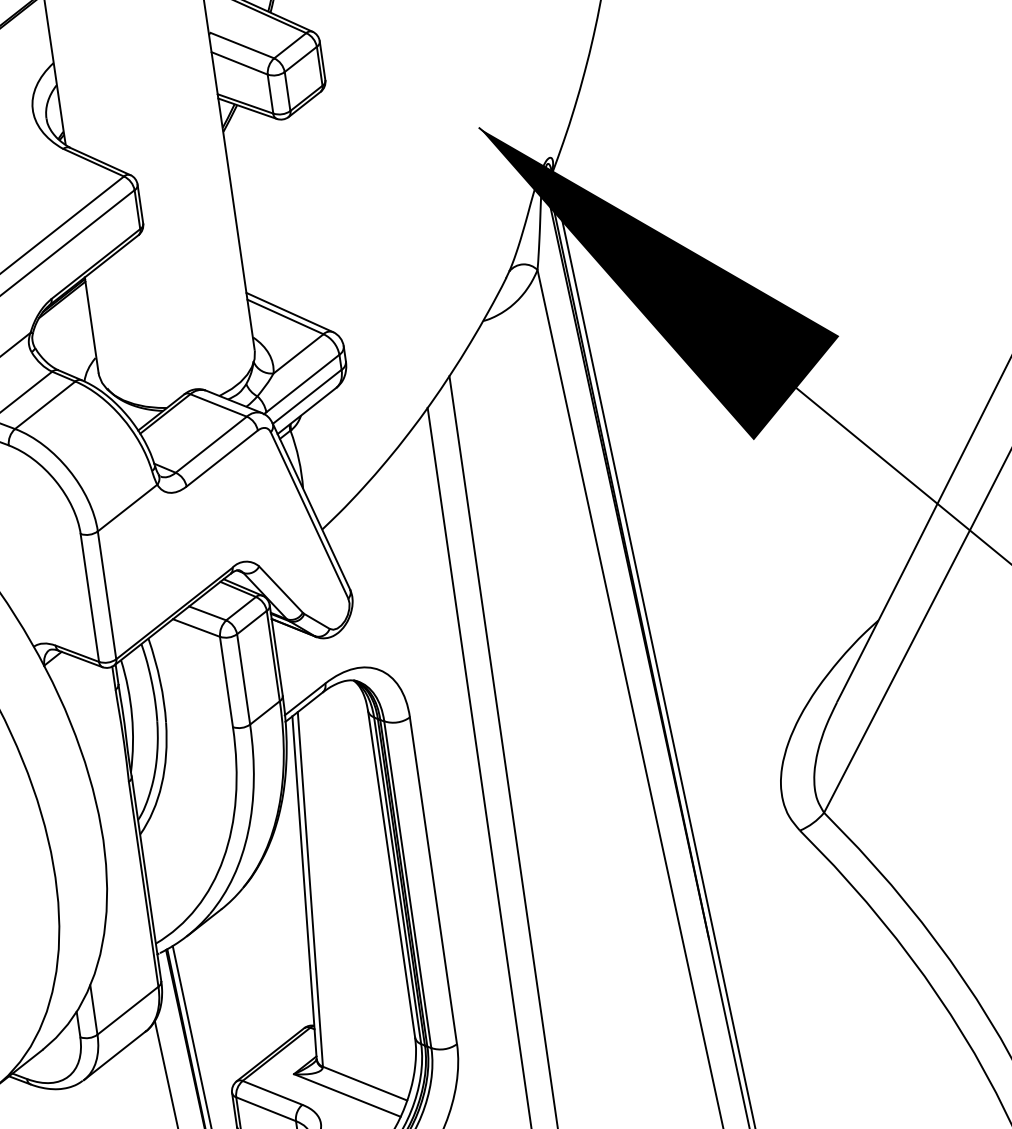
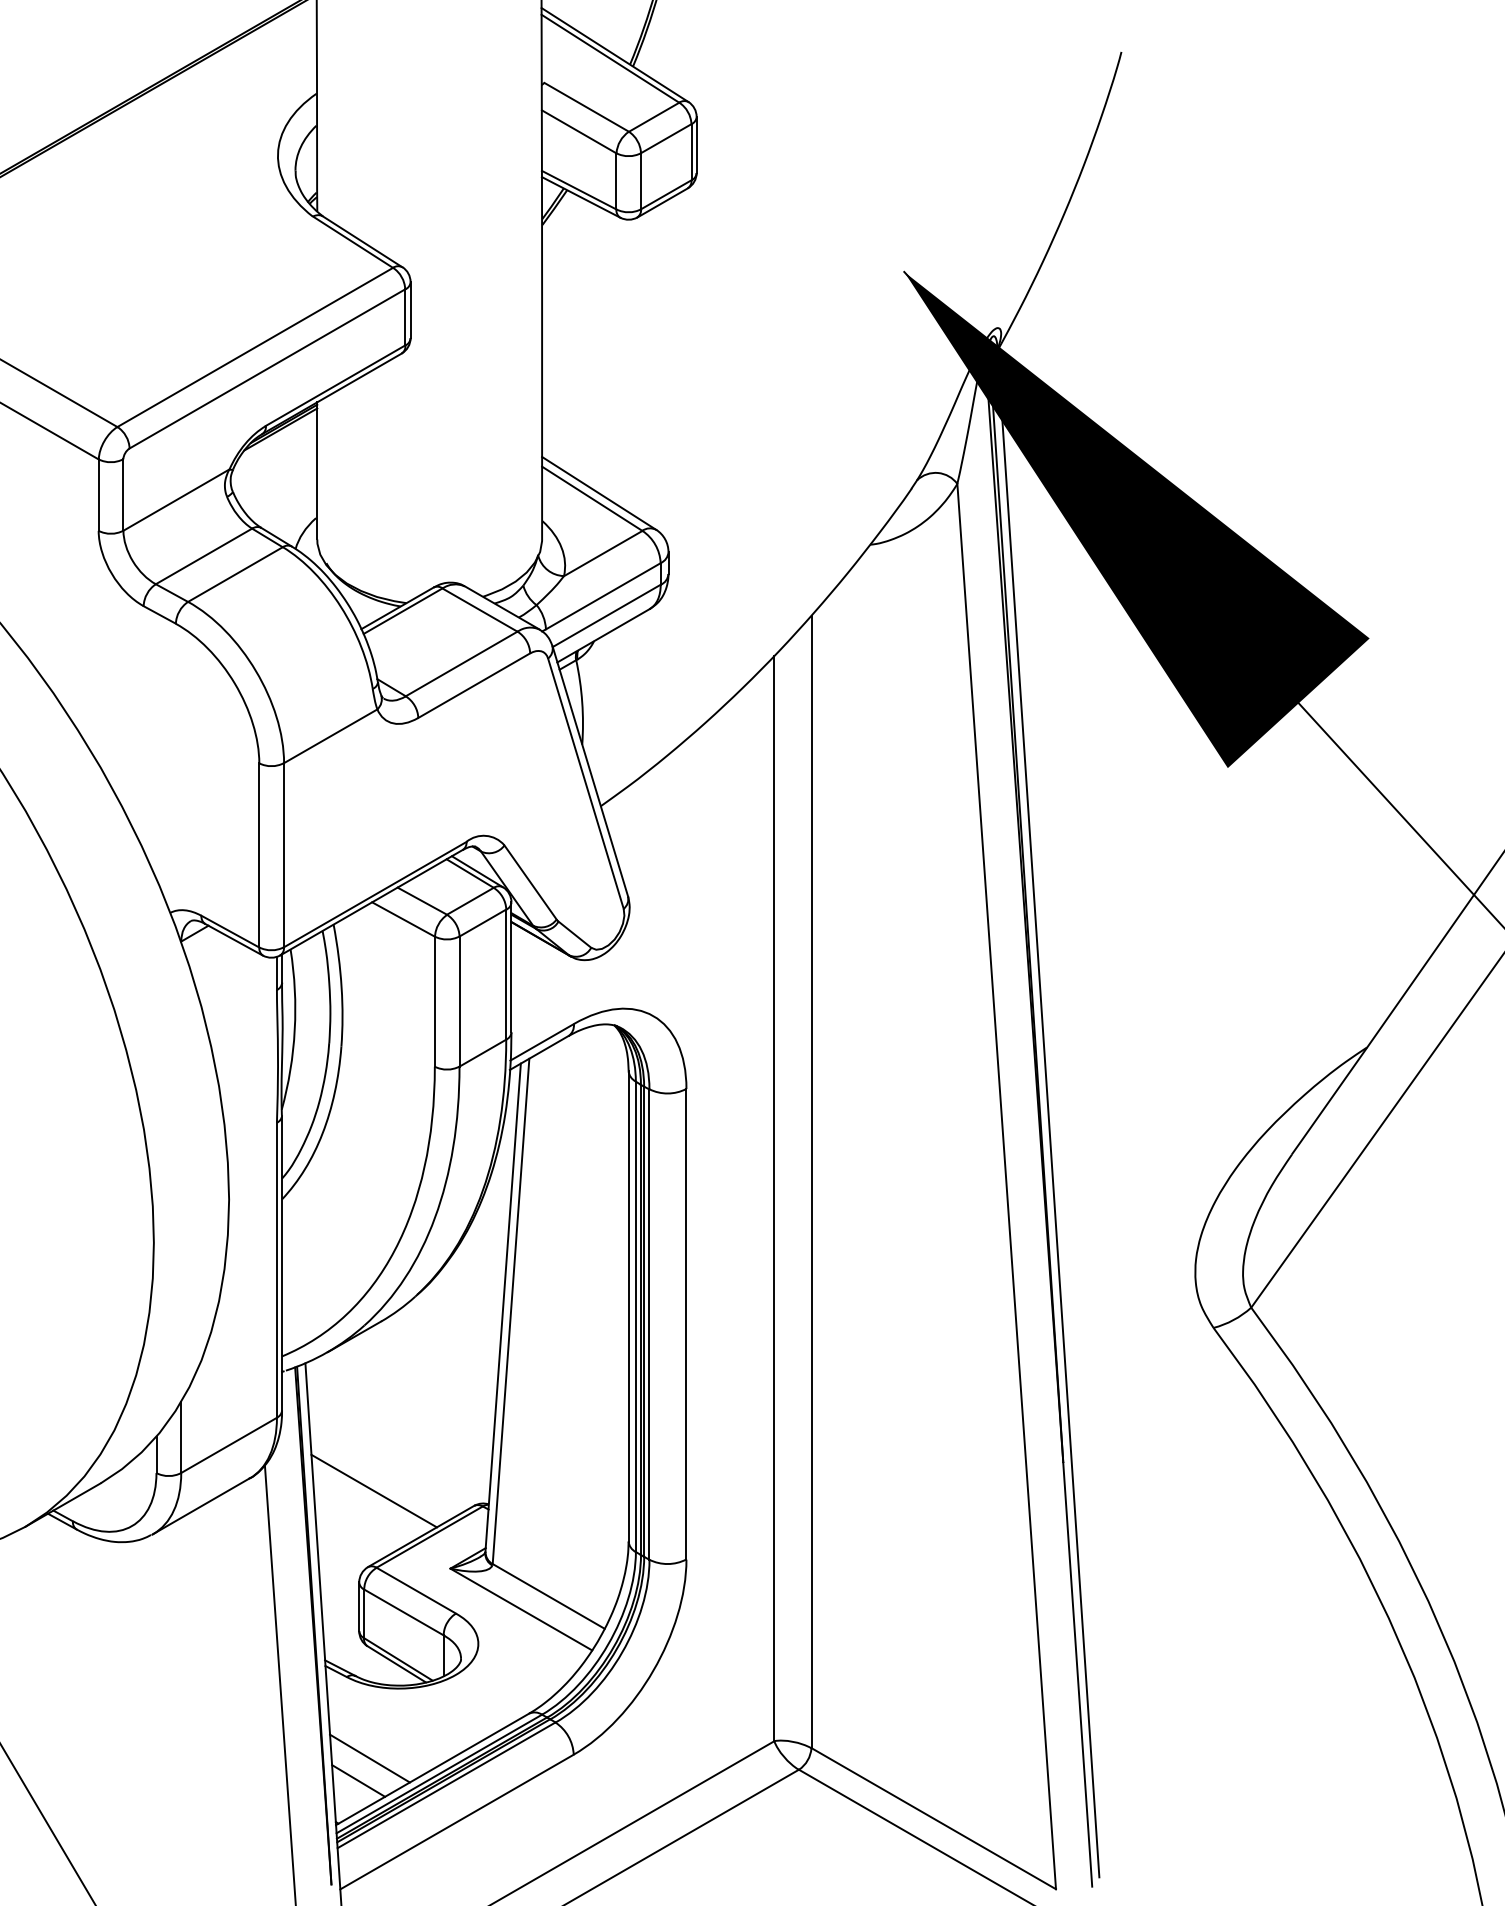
line: (232, 1027) -> (373, 1490), added

